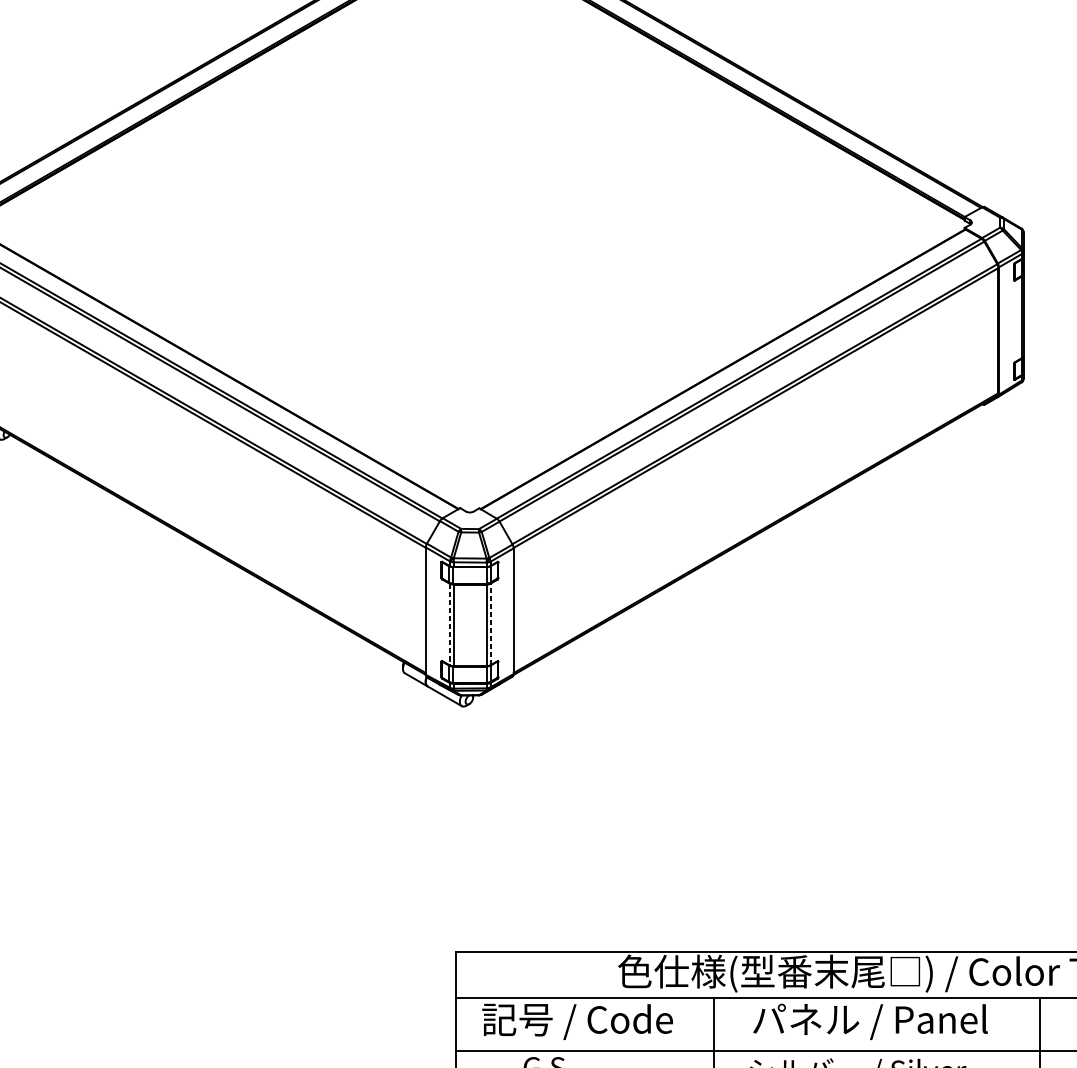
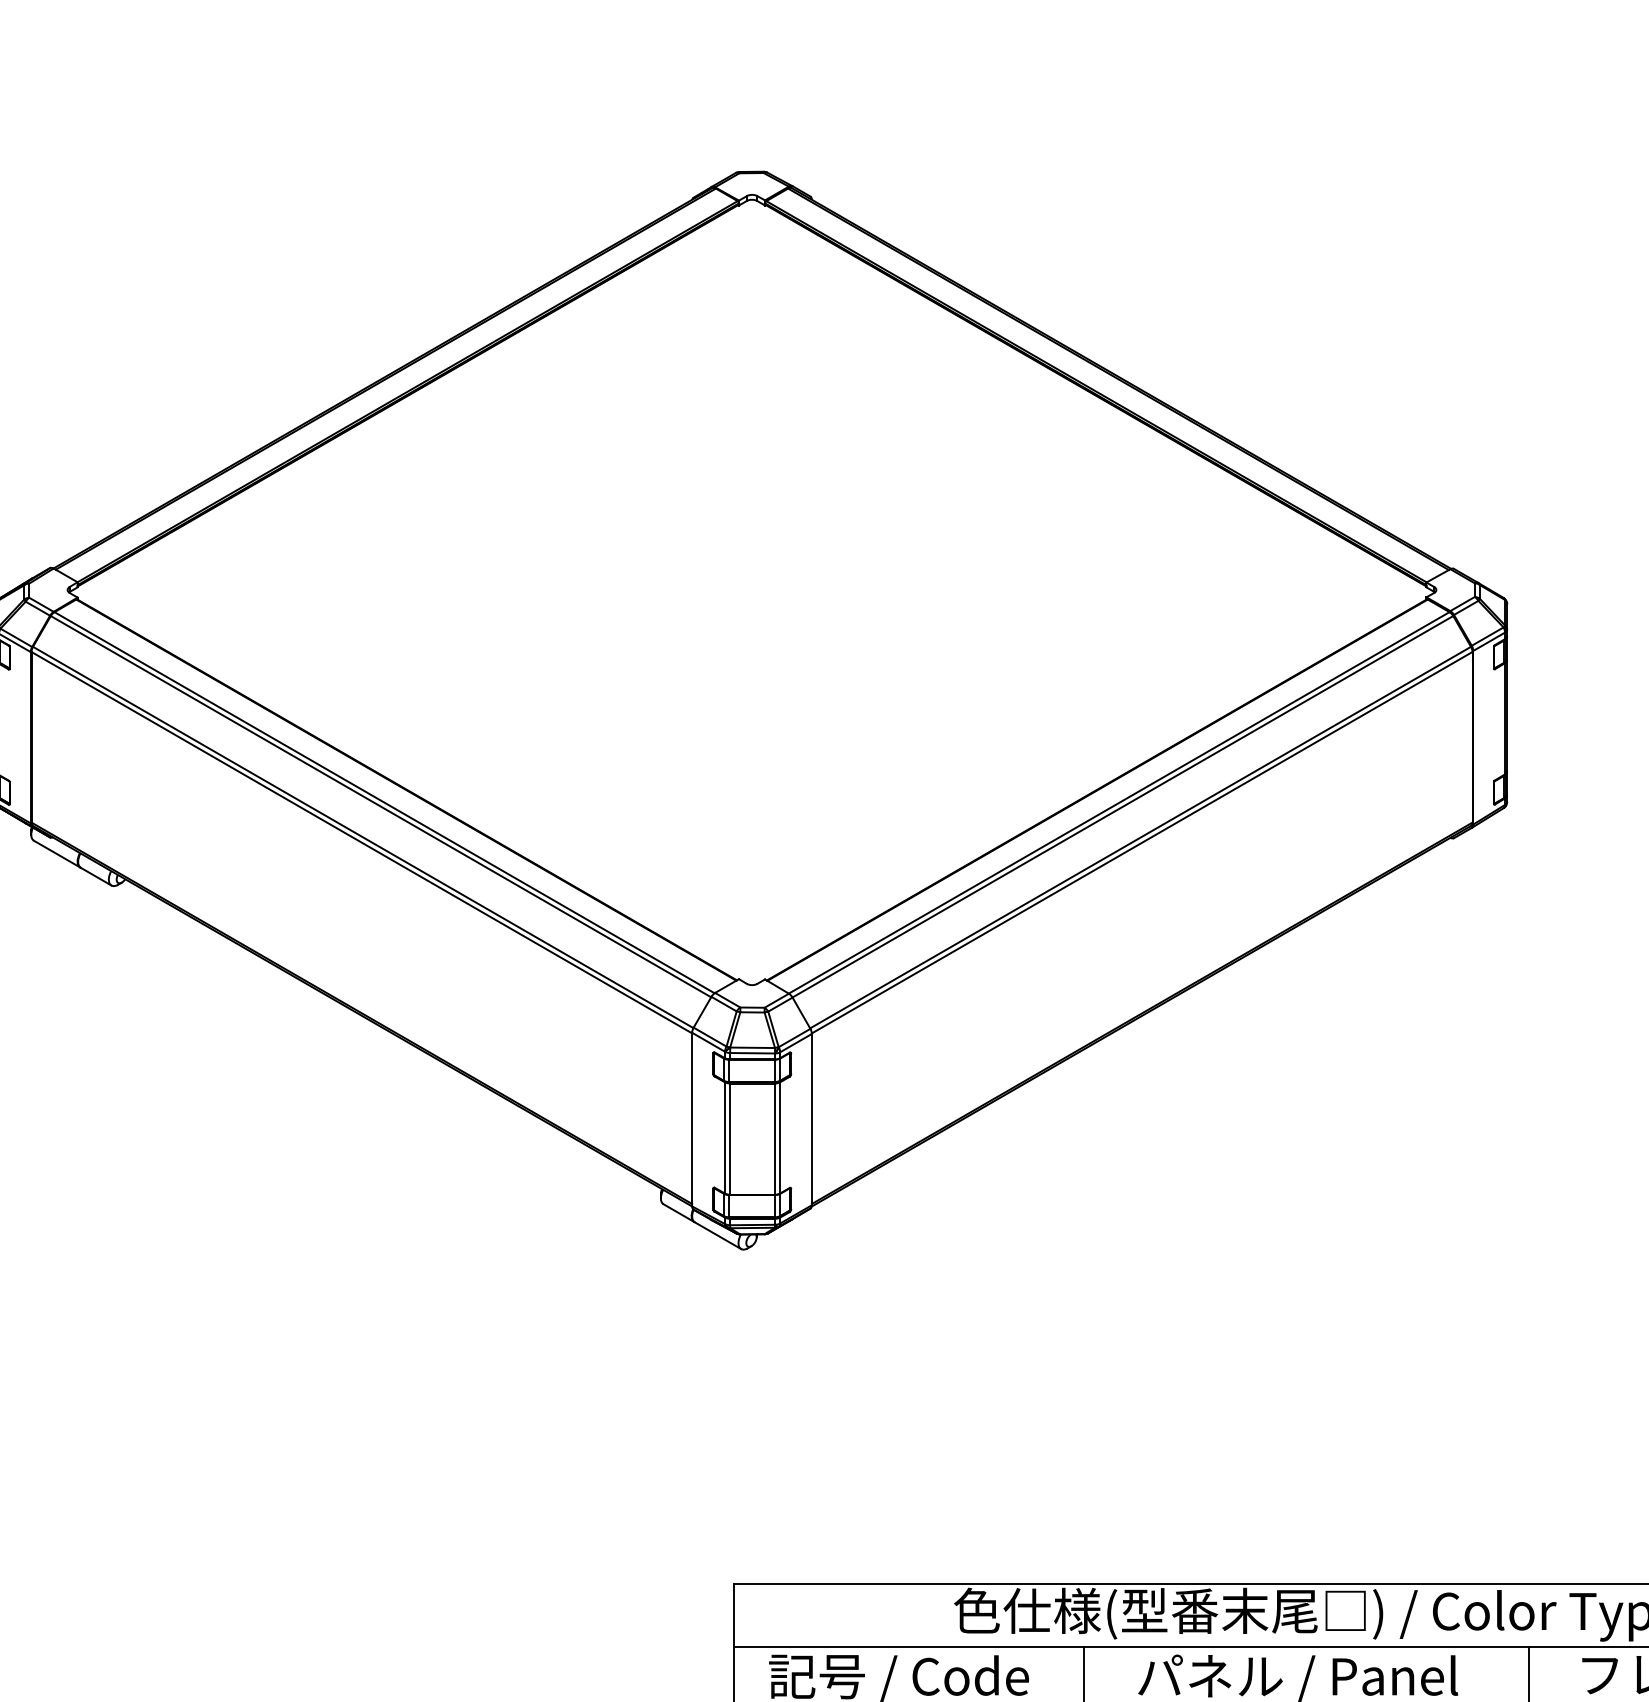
line: (450, 624) -> (725, 1137), dashed -> solid
line: (490, 624) -> (780, 1137), dashed -> solid

